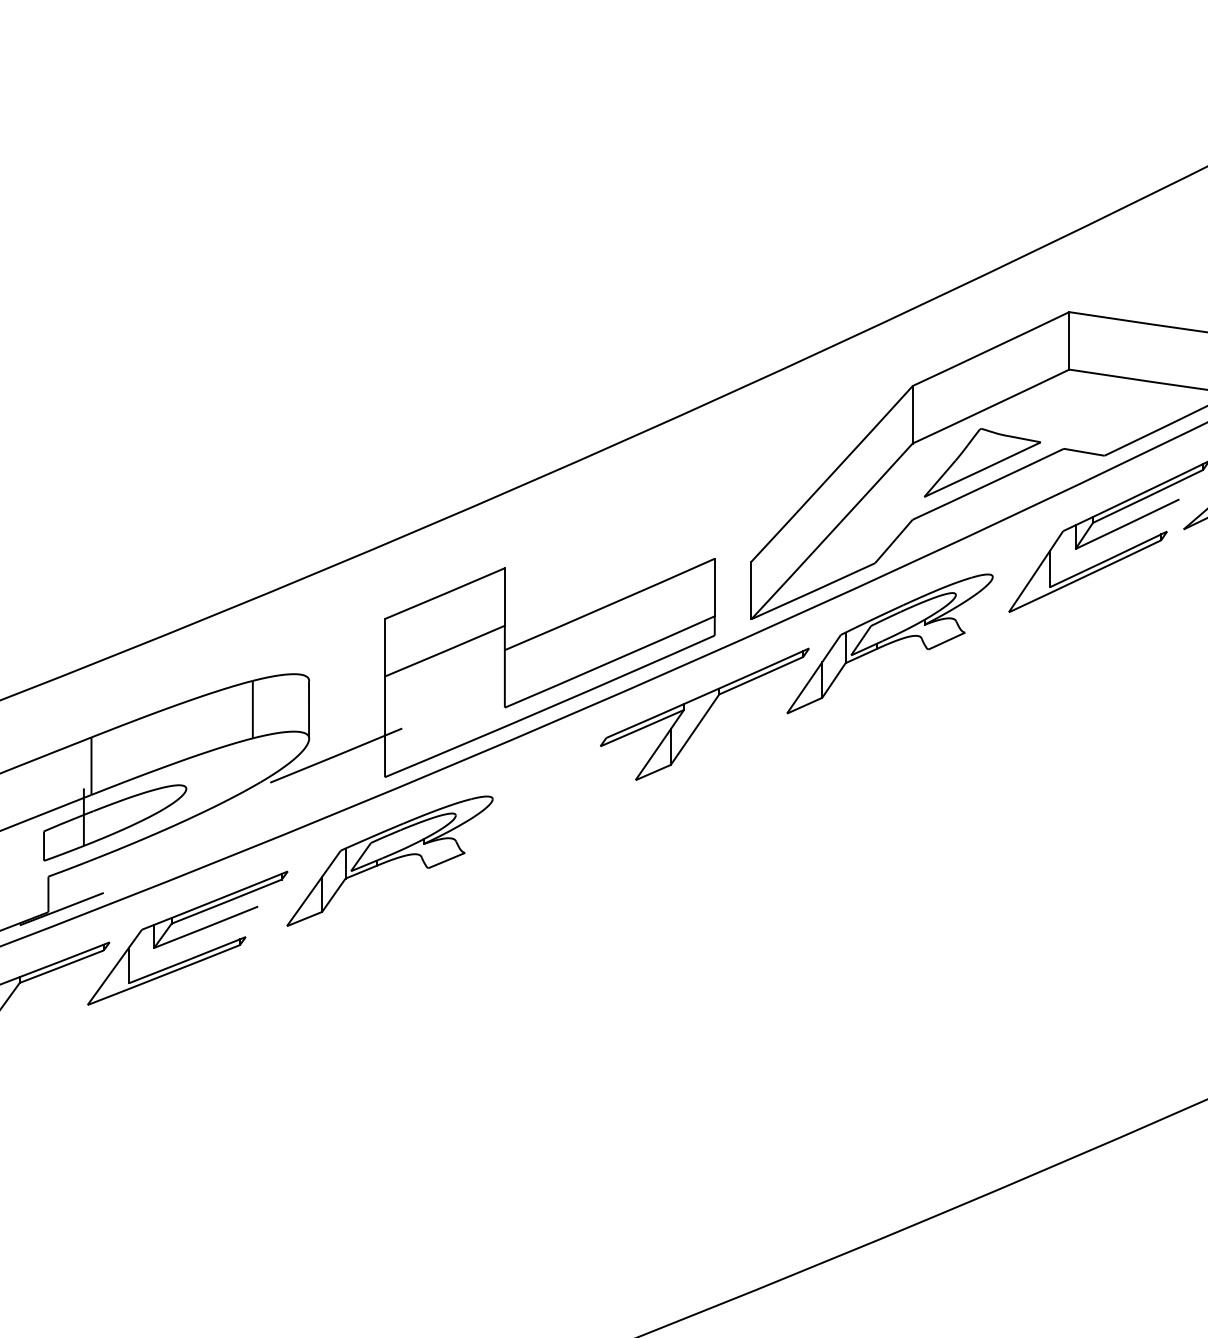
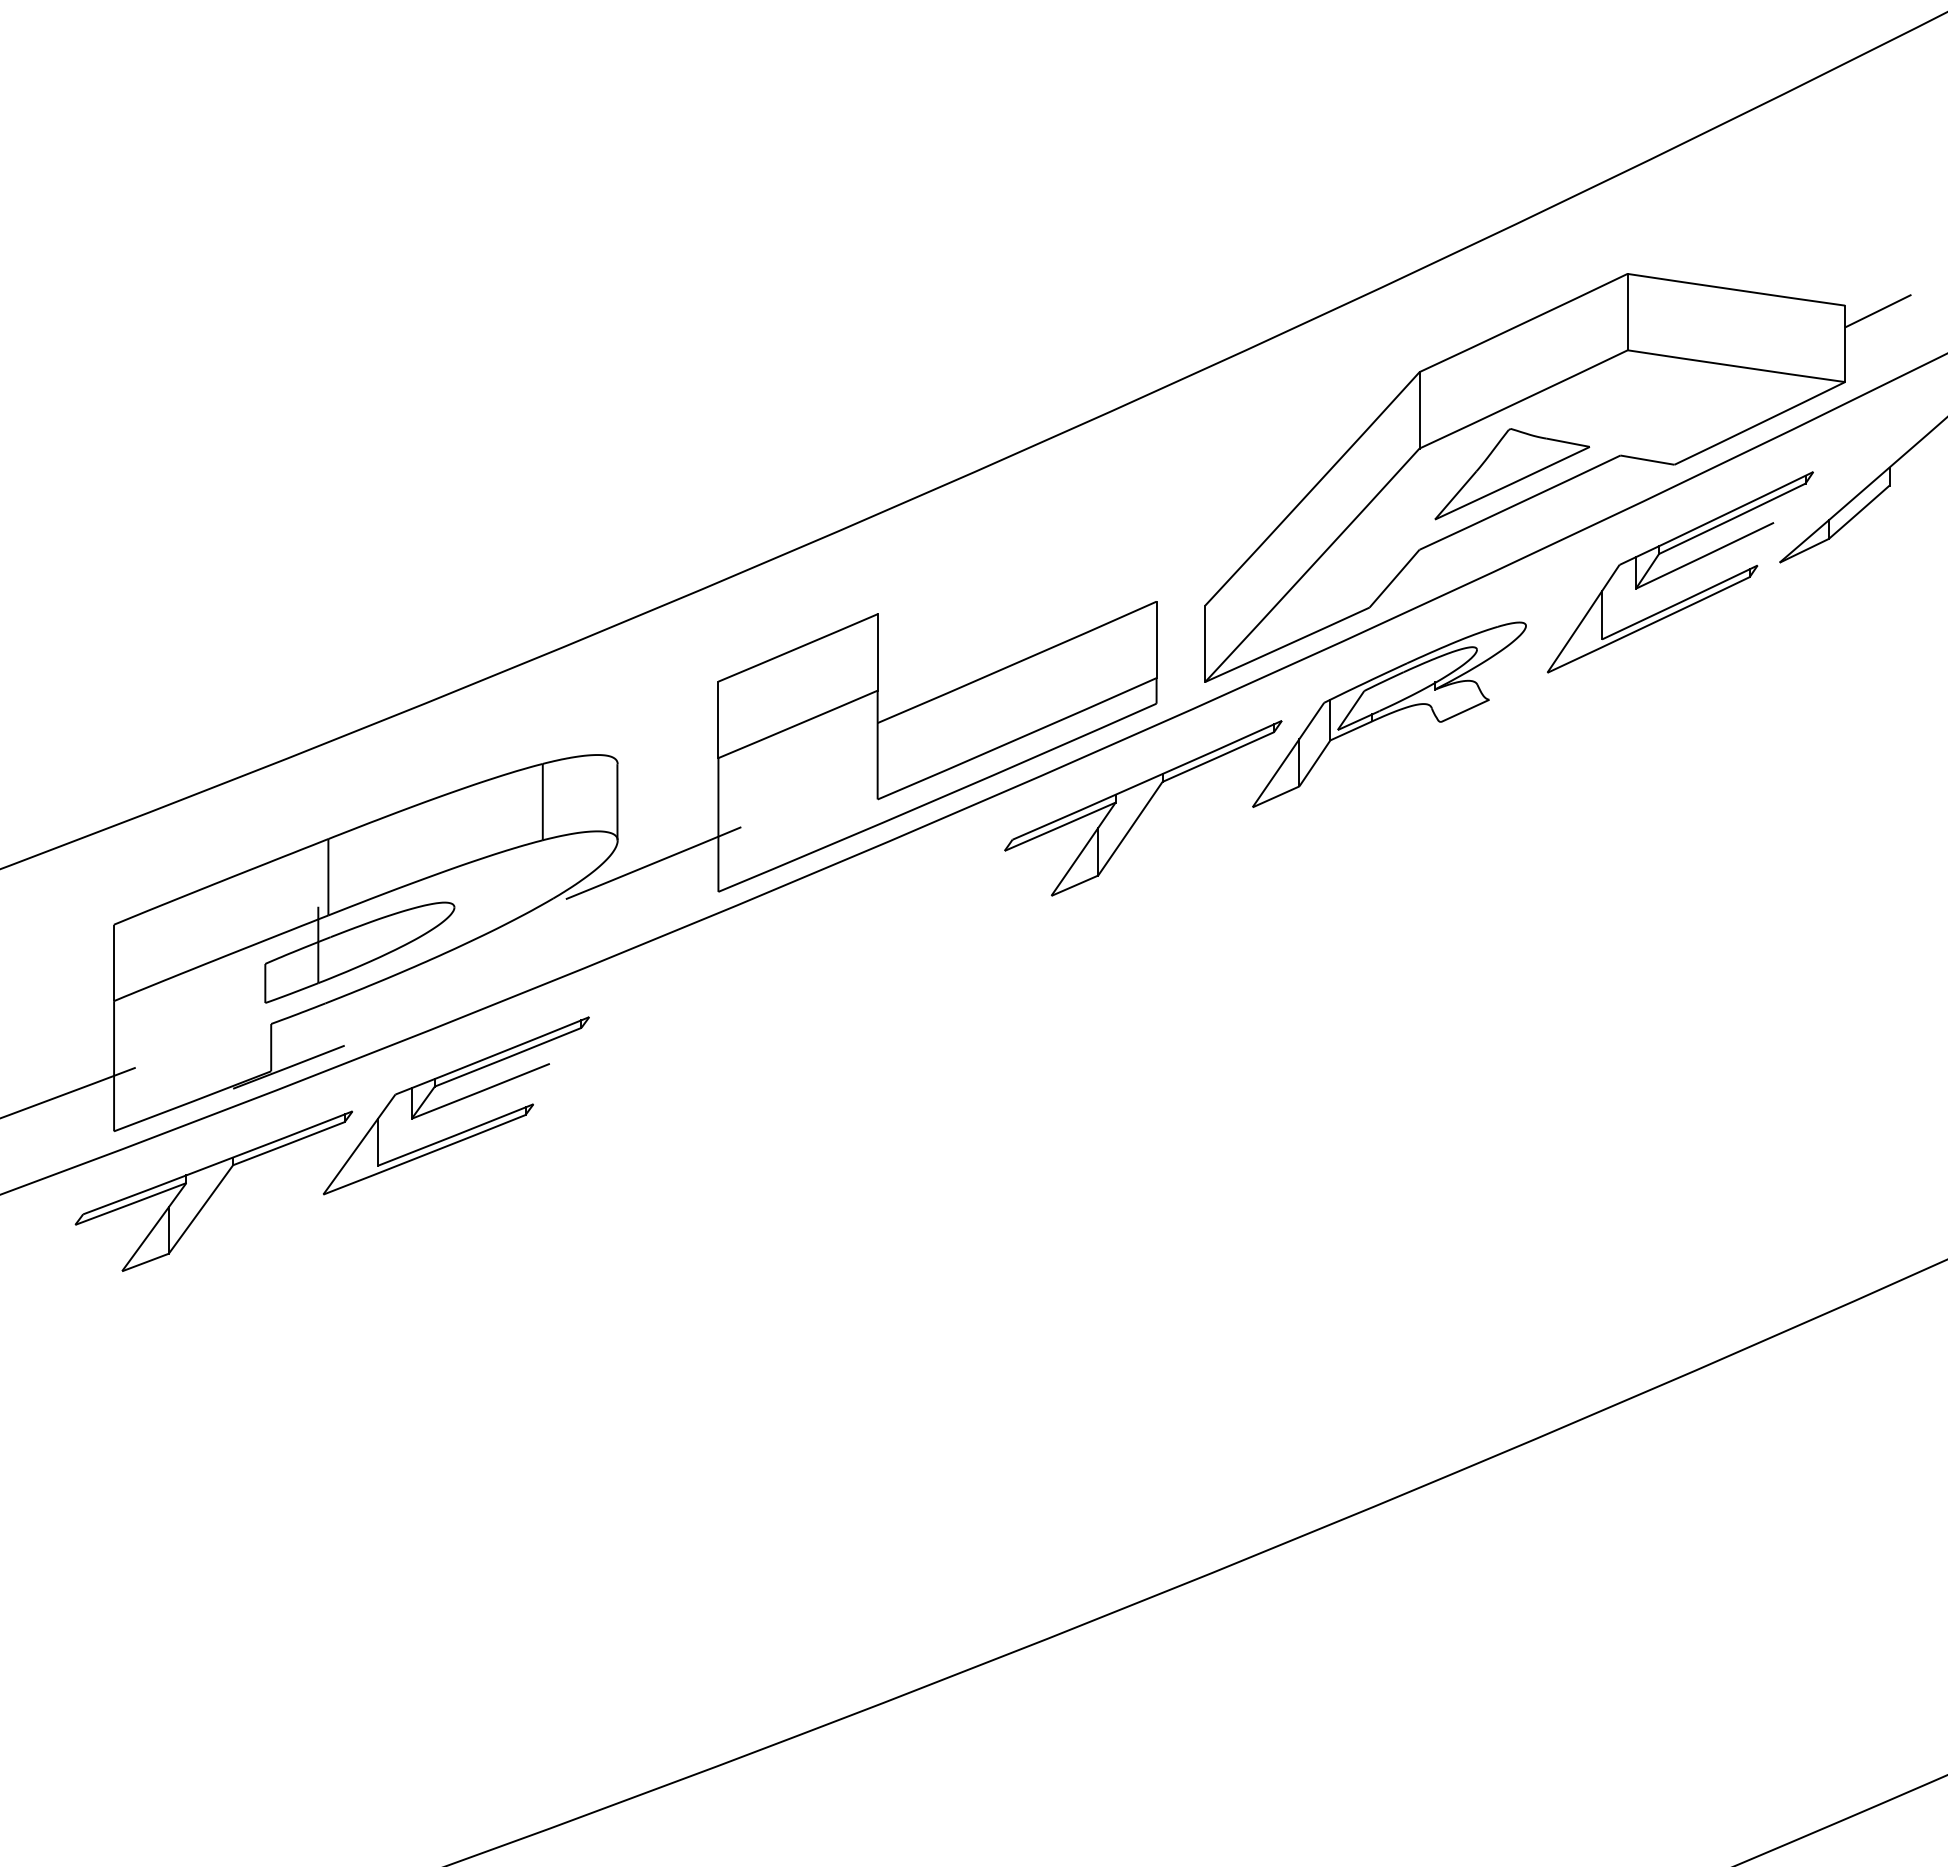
part: (389, 861) -> (724, 1003), removed

